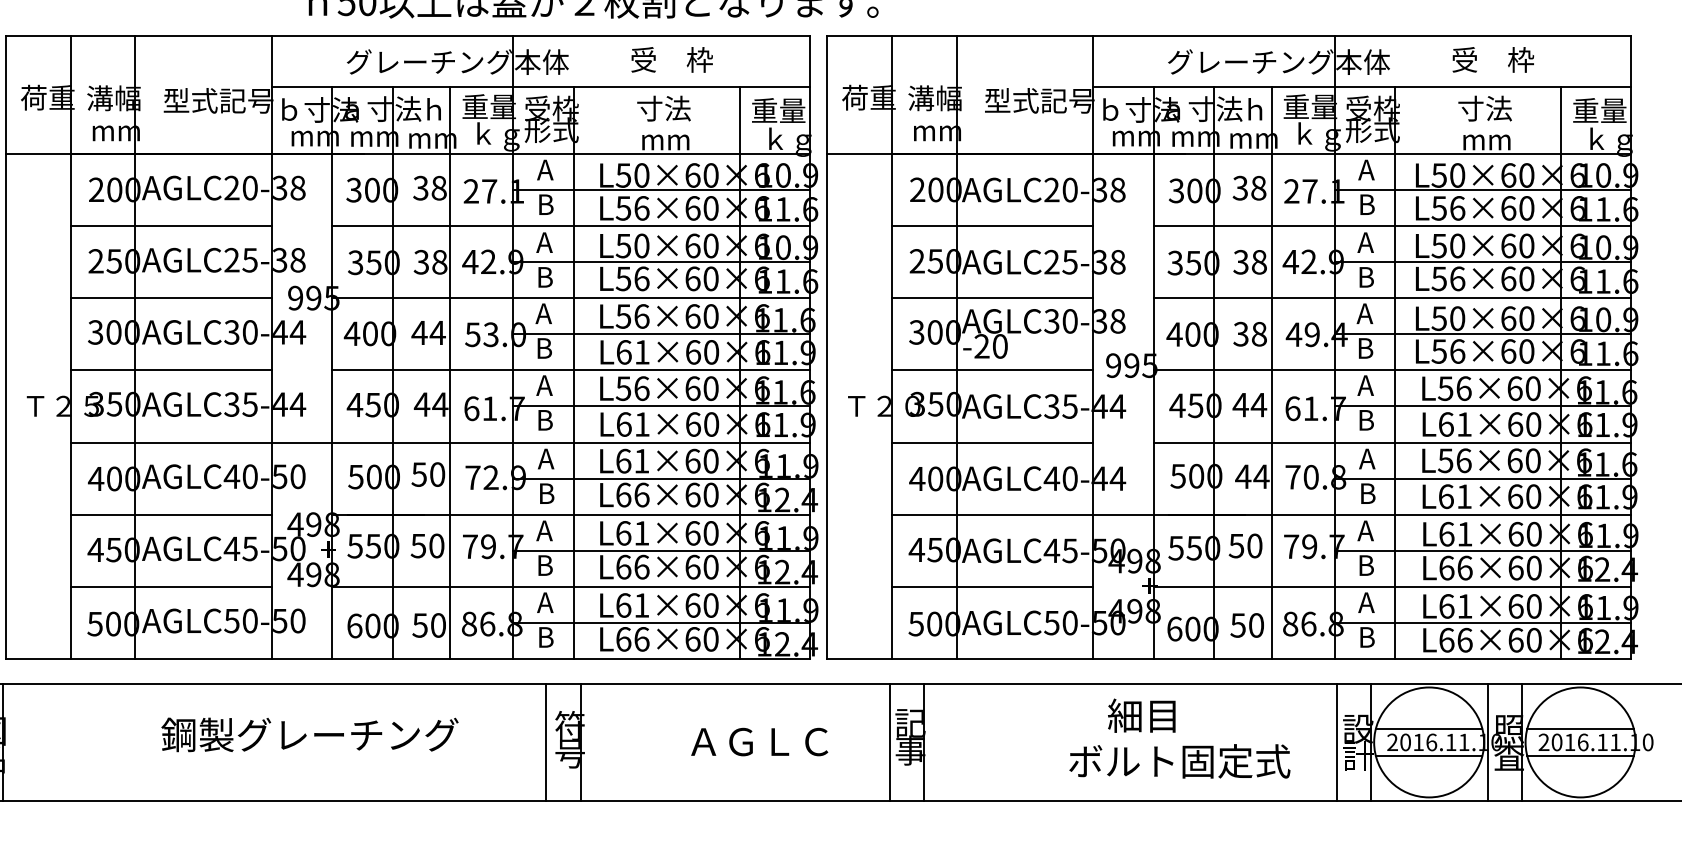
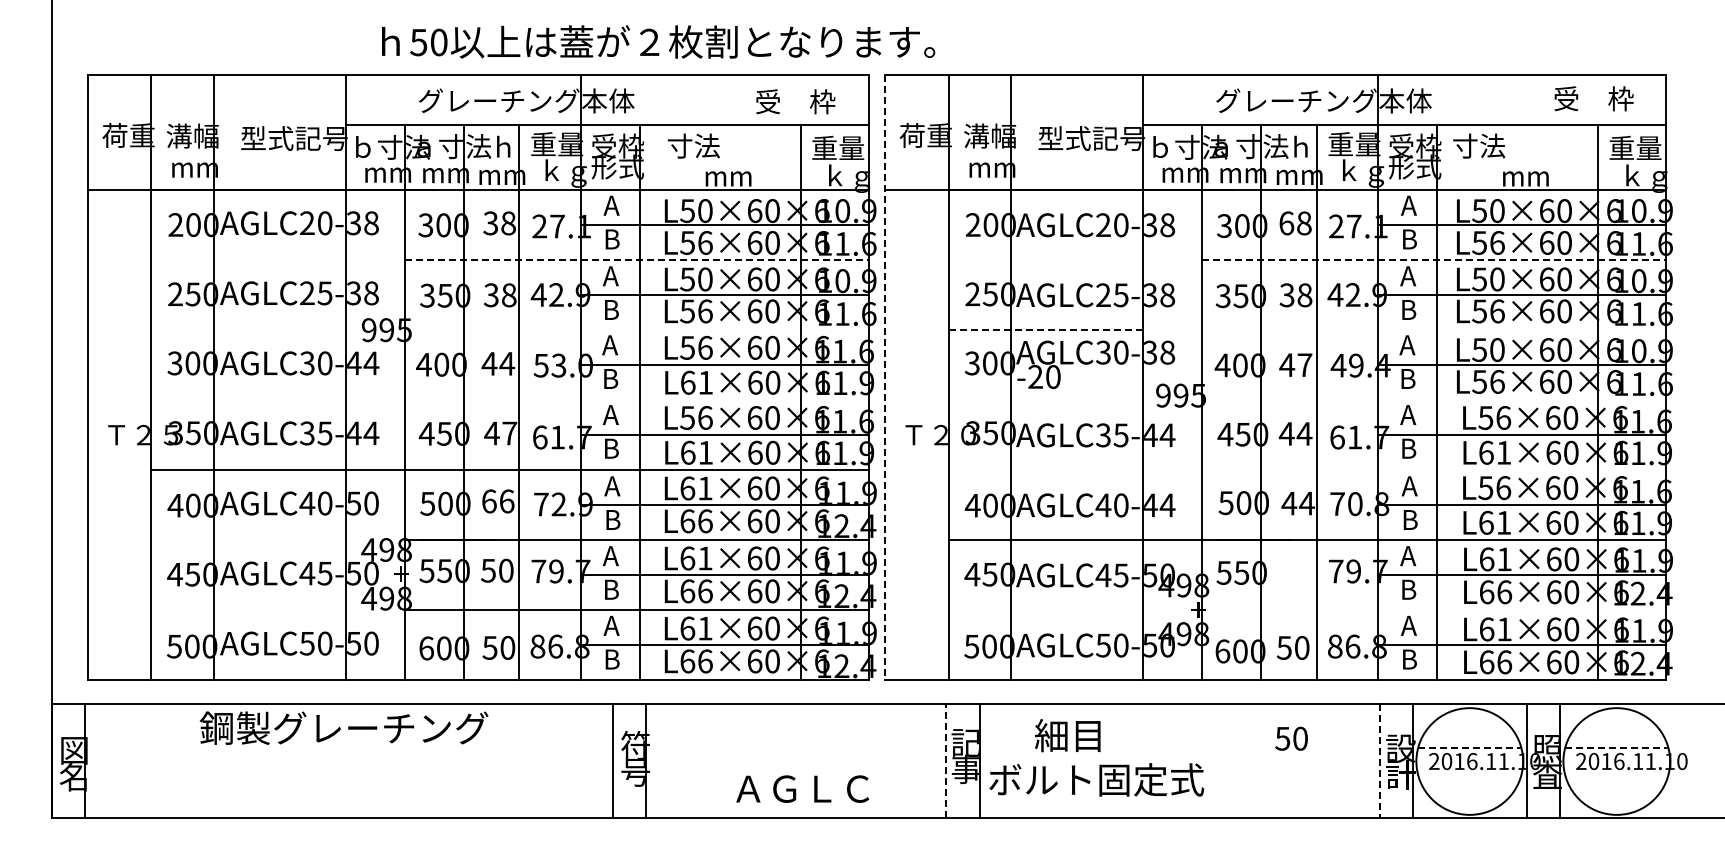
text: (671, 59) -> (795, 101), moved
text: (1492, 59) -> (1593, 98), moved
text: (663, 108) -> (693, 145), moved
text: (1485, 108) -> (1479, 145), moved
text: (1240, 188) -> (1286, 223), 38 -> 68
line: (171, 226) -> (248, 260), removed
line: (570, 226) -> (636, 260), solid -> dashed
line: (992, 226) -> (1045, 260), removed
line: (1392, 226) -> (1434, 260), solid -> dashed
line: (171, 298) -> (248, 330), removed
line: (570, 298) -> (636, 330), removed
line: (993, 298) -> (1046, 330), solid -> dashed
line: (1391, 298) -> (1433, 330), removed
text: (1249, 334) -> (1295, 365), 38 -> 47
line: (827, 346) -> (885, 377), solid -> dashed
line: (171, 370) -> (248, 400), removed
line: (570, 370) -> (636, 400), removed
line: (992, 370) -> (1045, 400), removed
line: (1391, 370) -> (1433, 400), removed
text: (440, 404) -> (509, 433), 44 -> 47
line: (992, 442) -> (1045, 470), removed
line: (1391, 442) -> (1433, 470), removed
text: (427, 474) -> (497, 501), 50 -> 66
line: (171, 514) -> (248, 540), removed
text: (1245, 545) -> (1291, 738), moved
line: (171, 586) -> (248, 610), removed
line: (992, 586) -> (1045, 610), removed
line: (1391, 586) -> (1433, 610), removed
text: (1141, 715) -> (1067, 735), moved
line: (1428, 729) -> (1469, 748), solid -> dashed
line: (1580, 729) -> (1616, 748), solid -> dashed
text: (309, 734) -> (343, 727), moved
text: (759, 741) -> (802, 788), moved
line: (890, 742) -> (946, 761), solid -> dashed
line: (1336, 742) -> (1379, 761), solid -> dashed
line: (1428, 755) -> (1469, 774), removed
line: (1580, 755) -> (1616, 774), removed
text: (1179, 760) -> (1096, 779), moved

